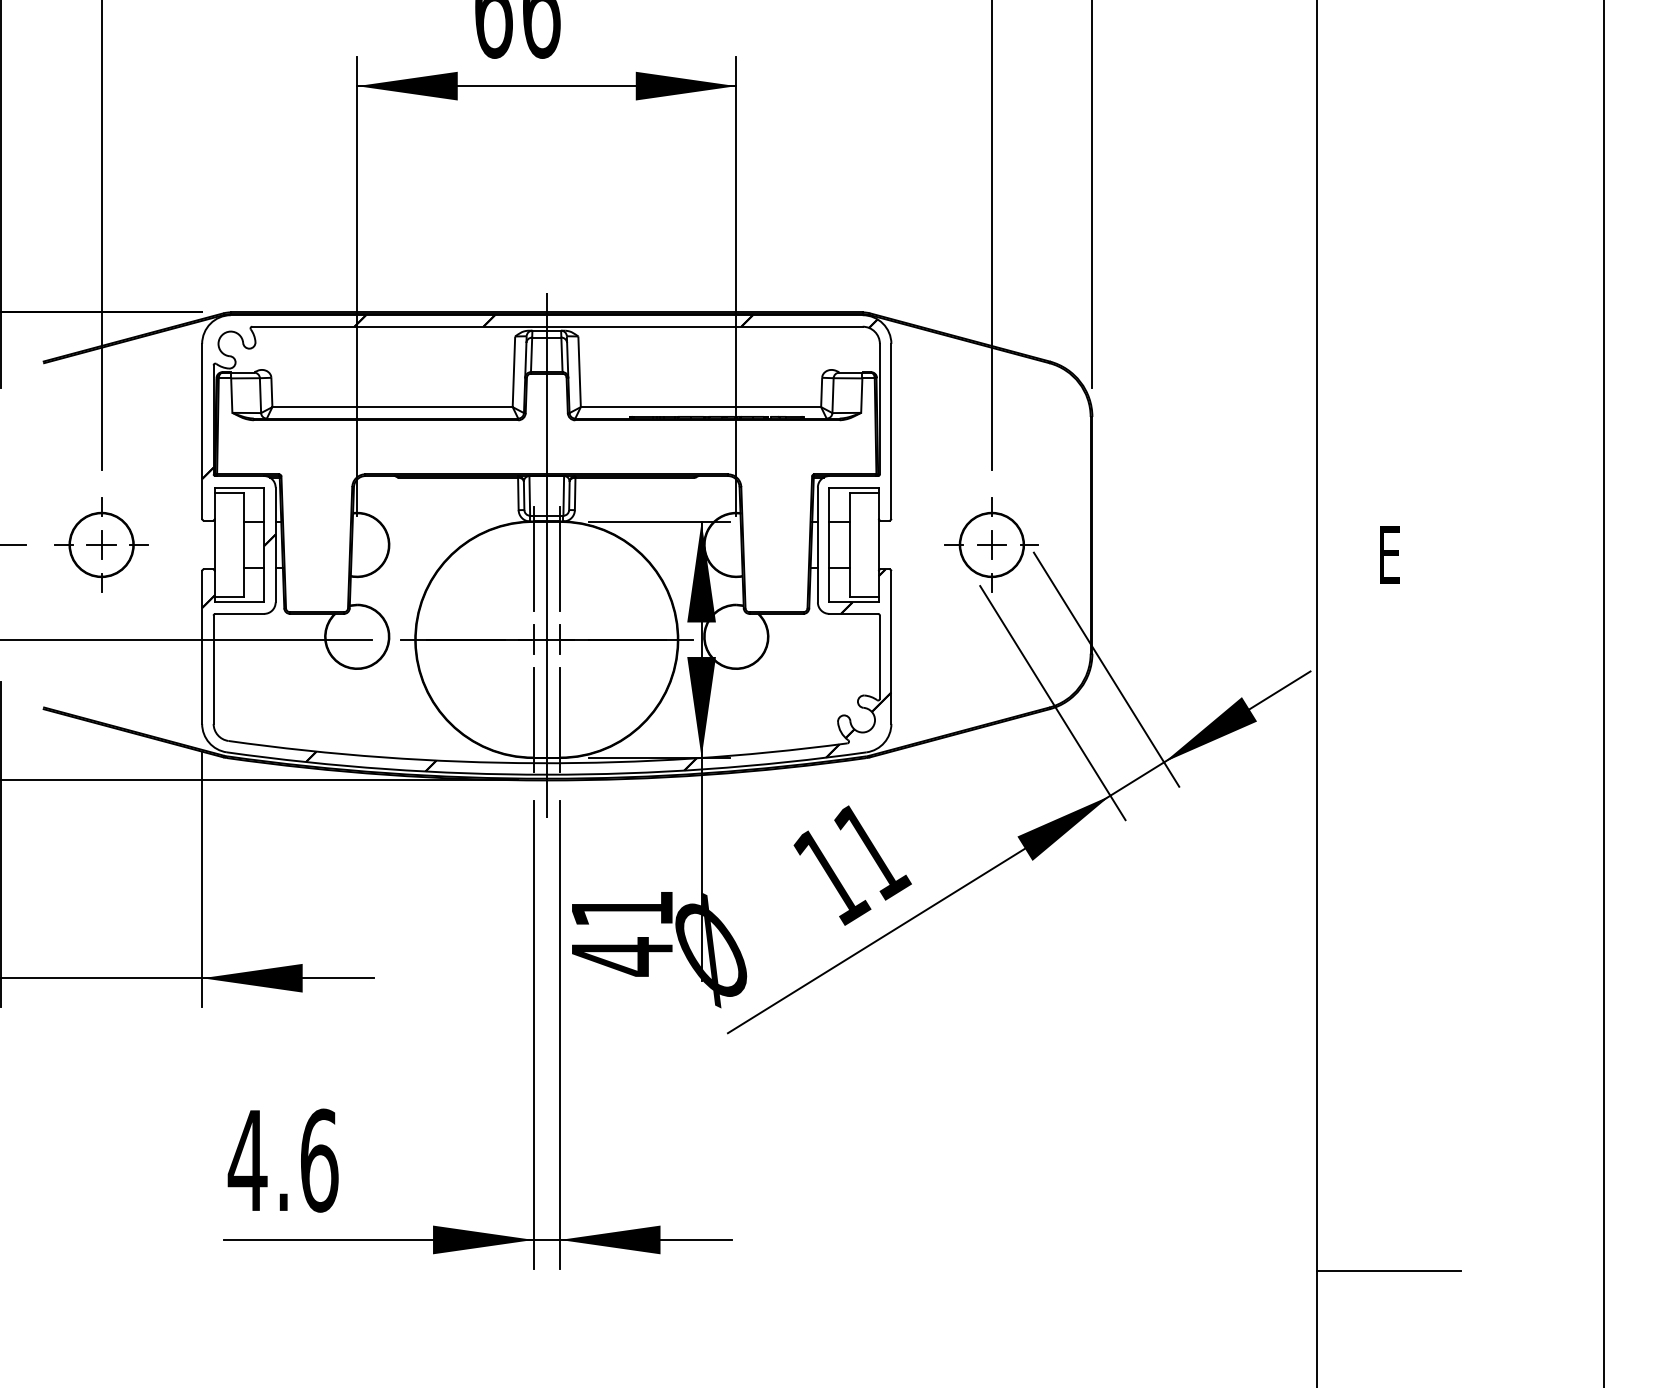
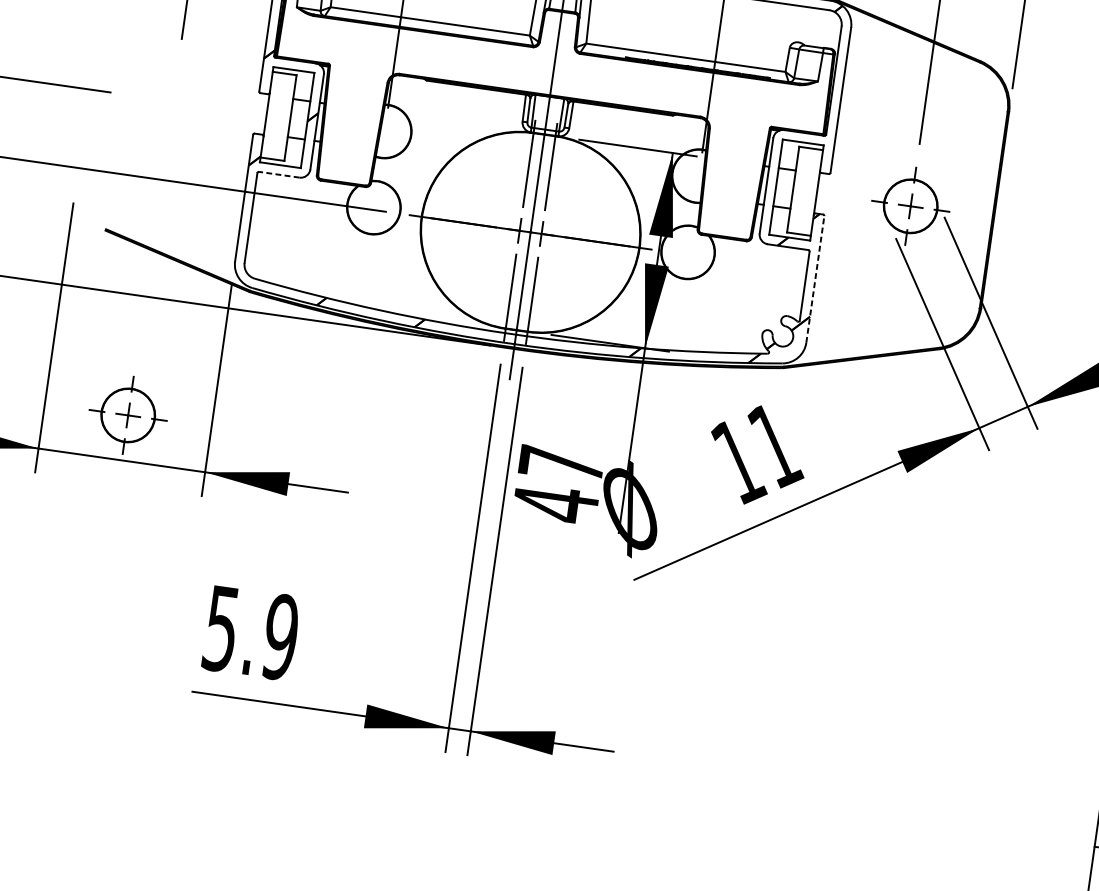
part: (101, 544) -> (128, 415), moved
line: (239, 613) -> (279, 174), solid -> dashed
line: (891, 647) -> (815, 279), solid -> dashed
text: (622, 908) -> (561, 464), 41 -> 47
text: (282, 1160) -> (250, 632), 4.6 -> 5.9

